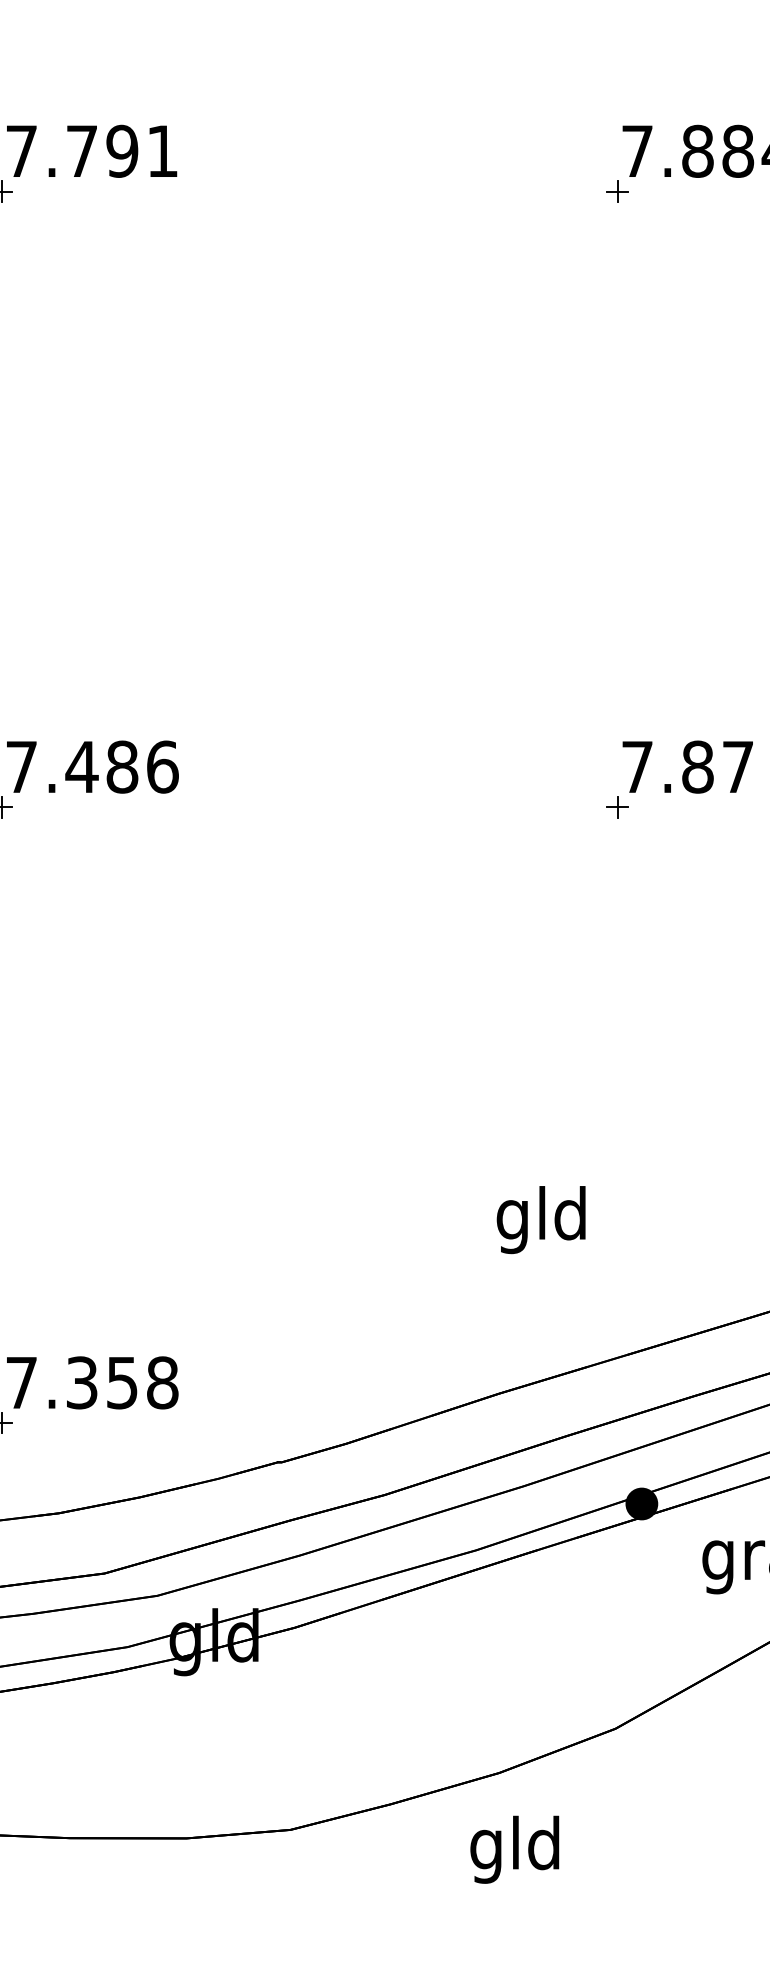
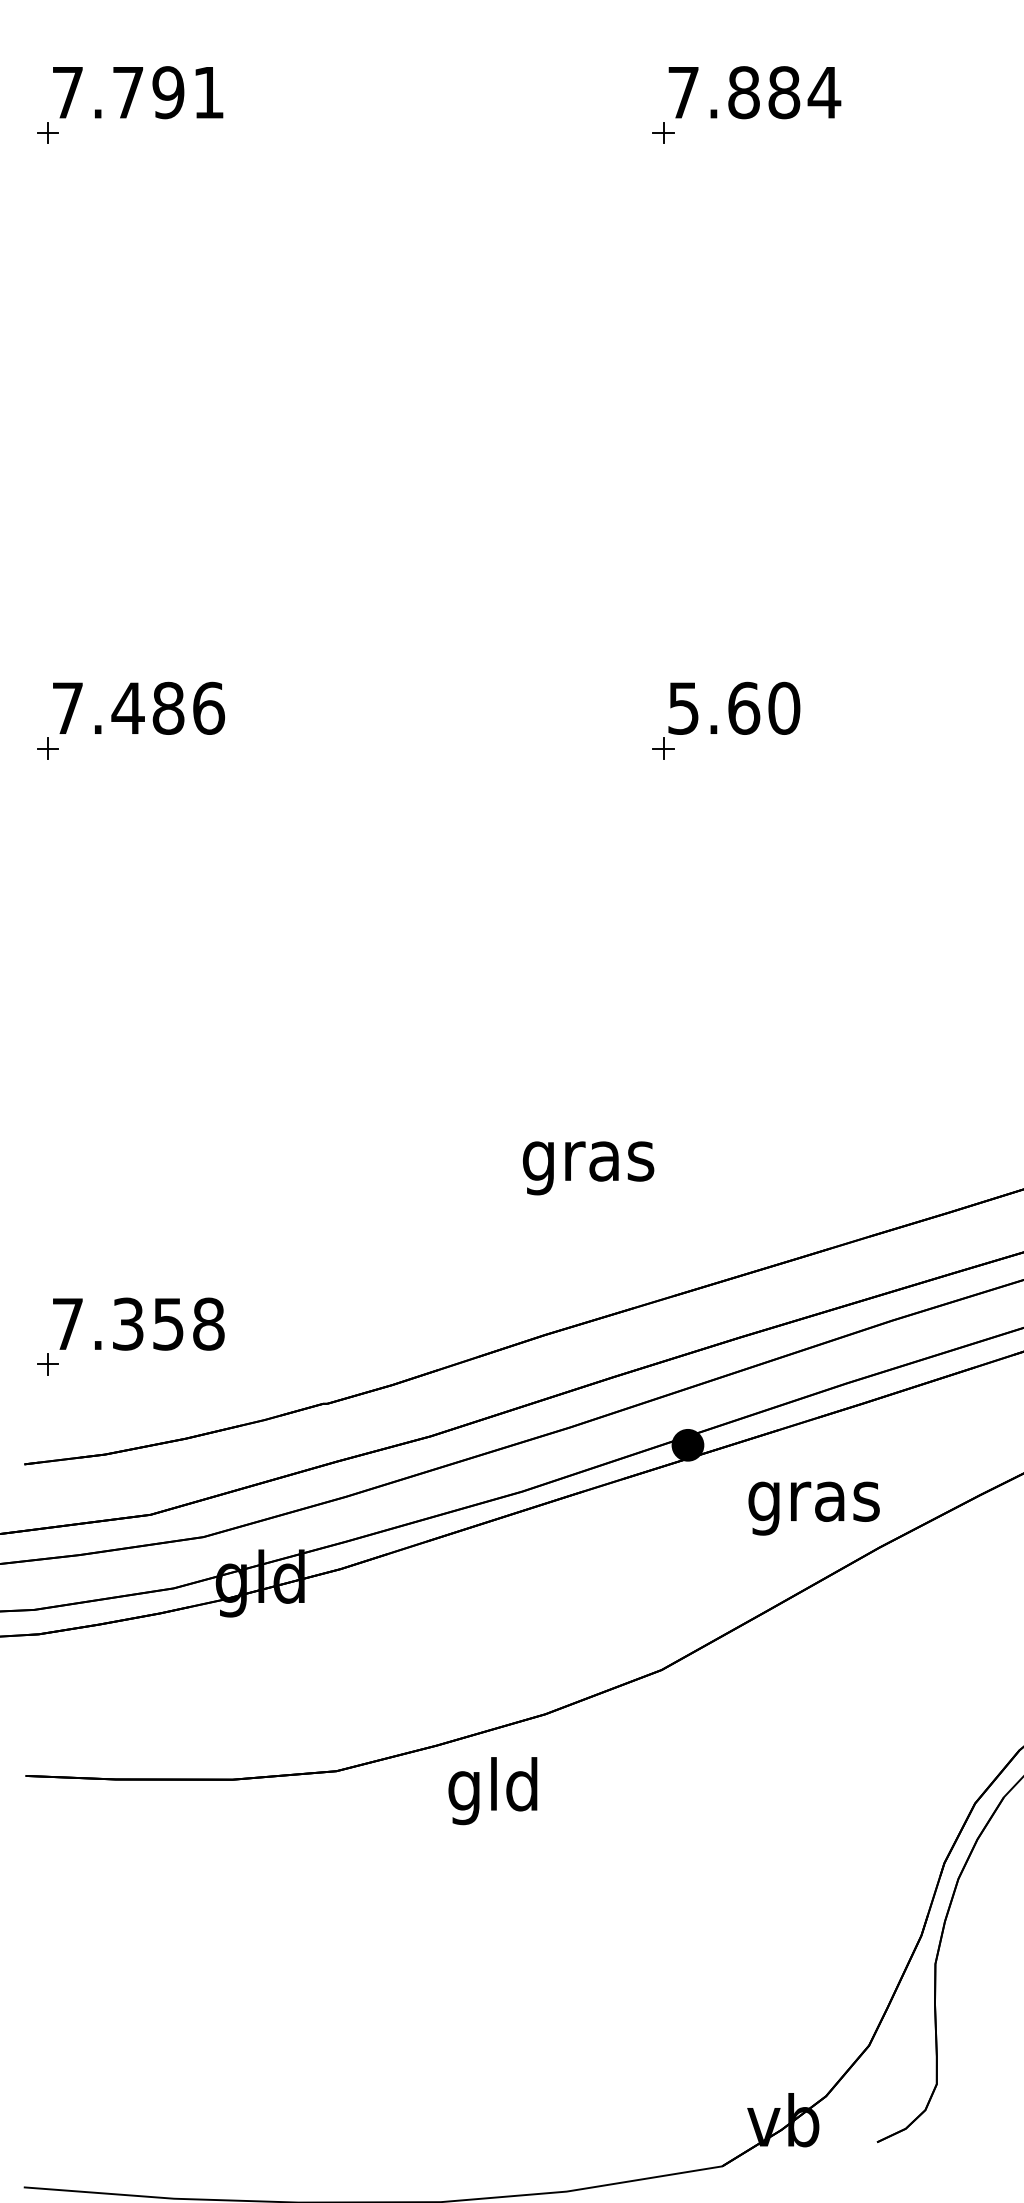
text: (688, 766) -> (734, 707), 7.87 -> 5.60
text: (542, 1220) -> (588, 1161), gld -> gras
text: (514, 1850) -> (492, 1791), moved

